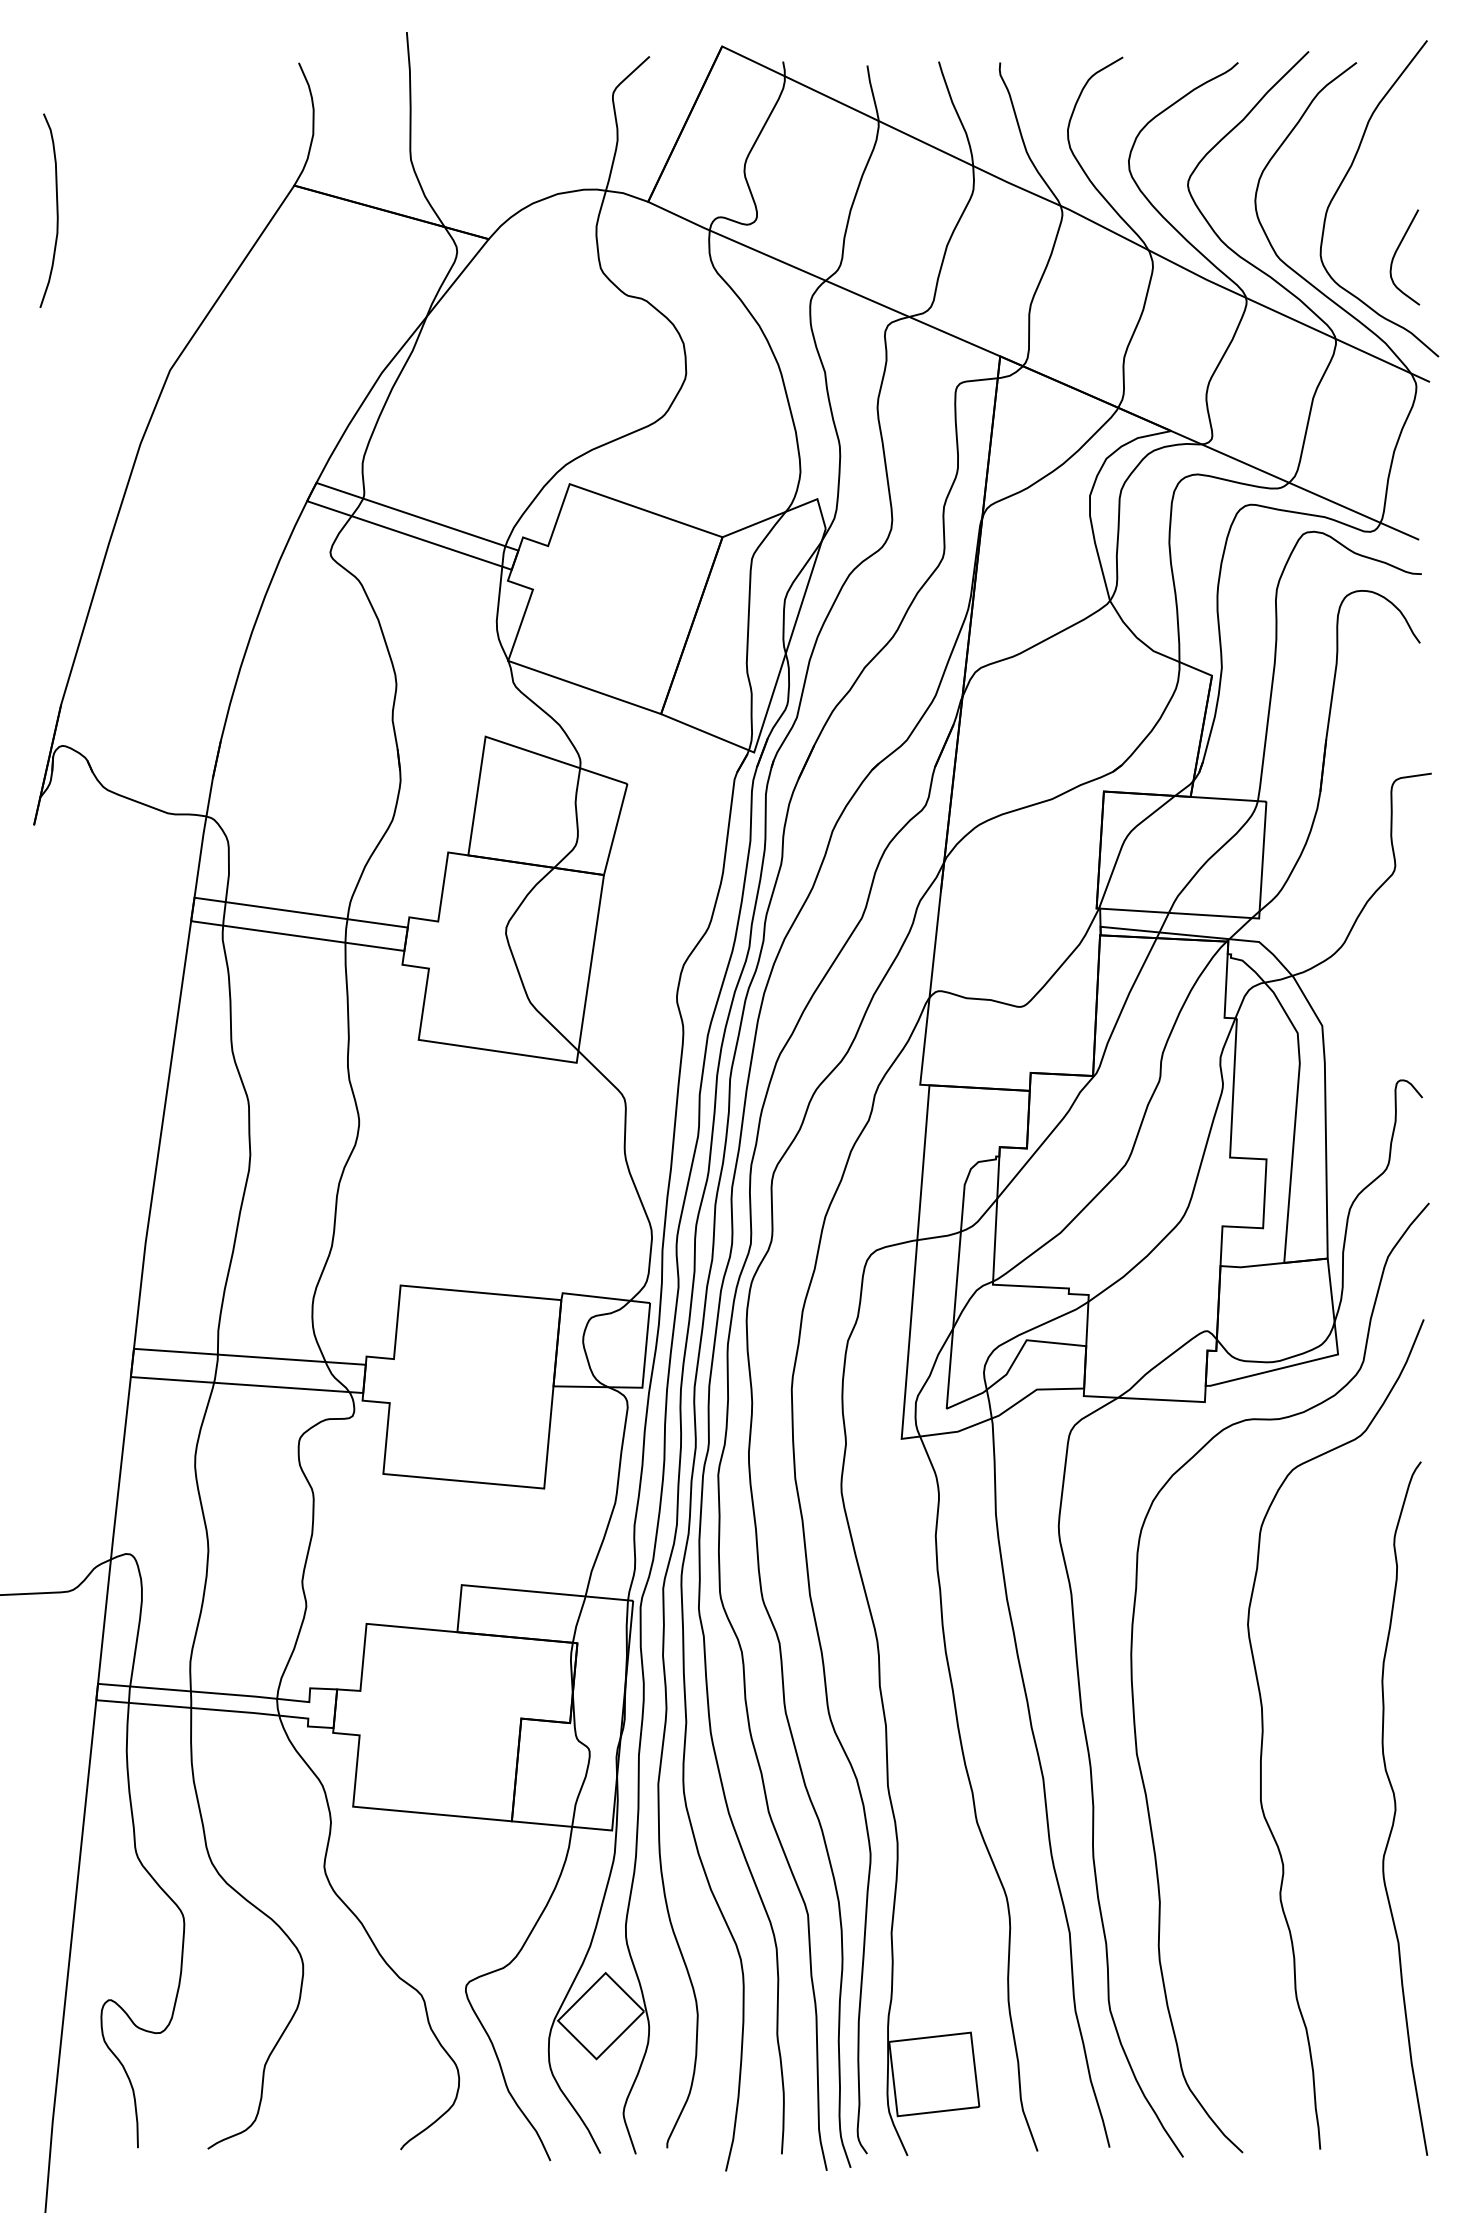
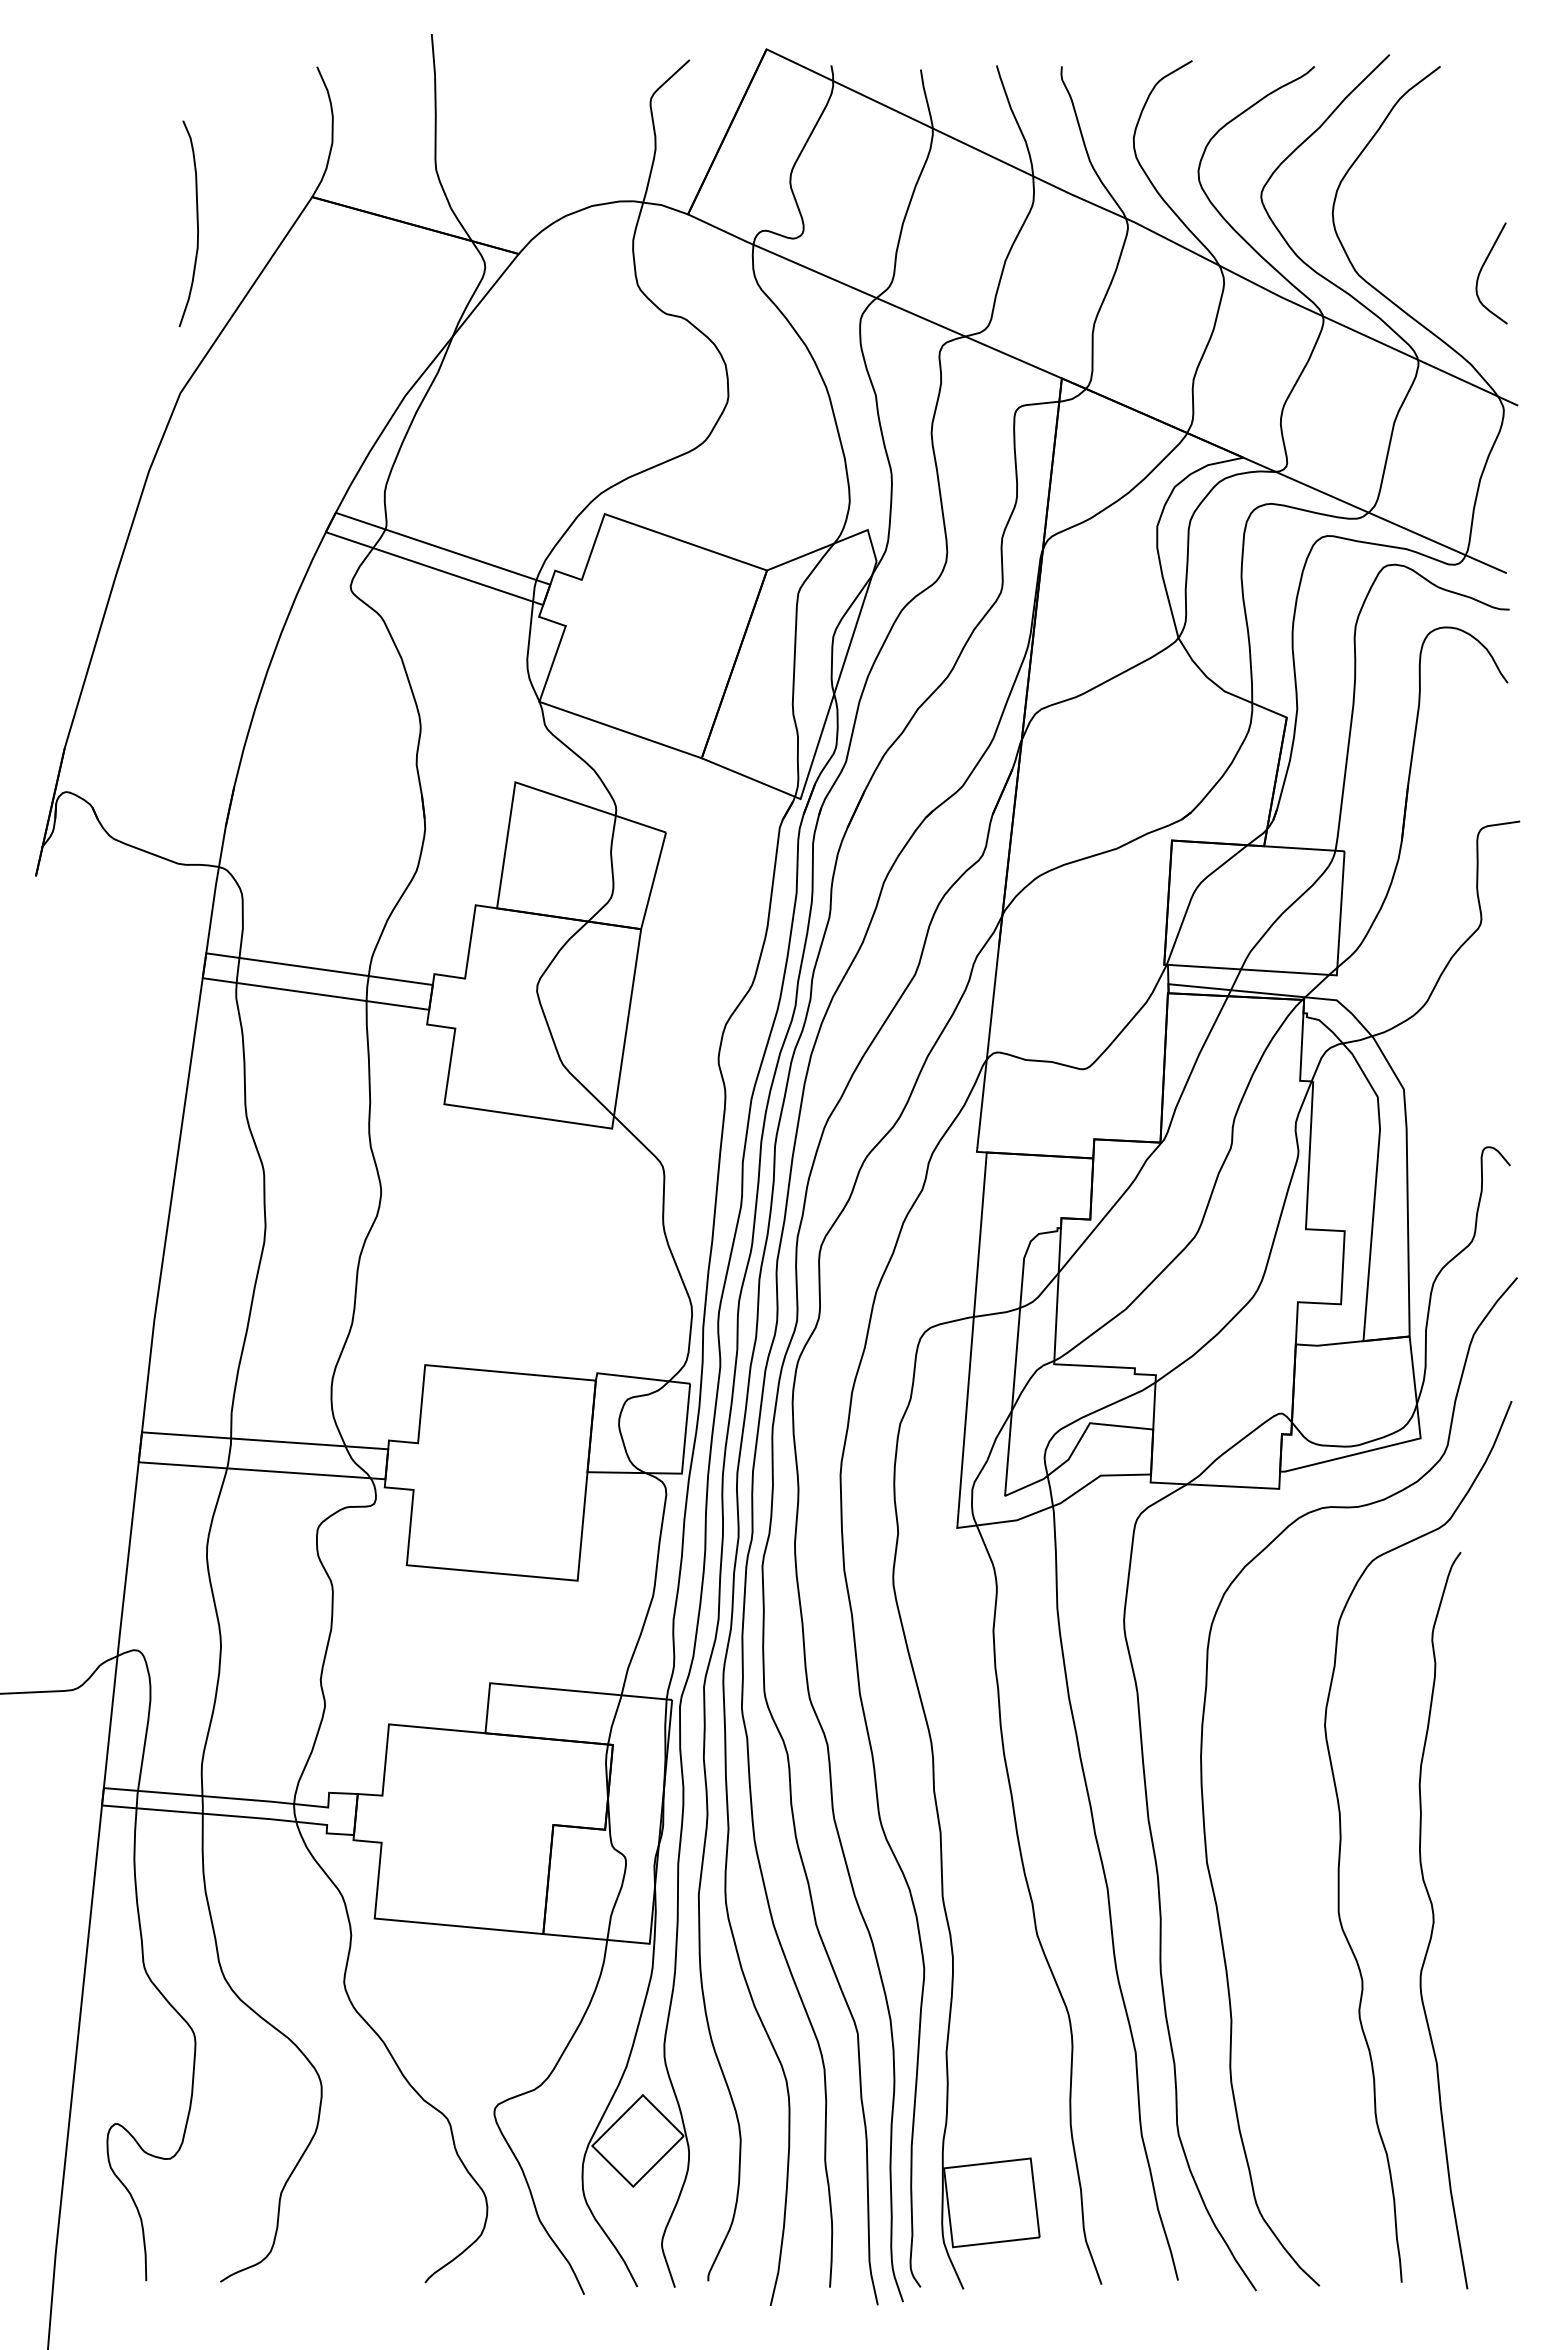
curve: (1345, 178) -> (1428, 189), removed
curve: (56, 209) -> (196, 222), moved
curve: (1396, 1808) -> (1434, 1920), moved

